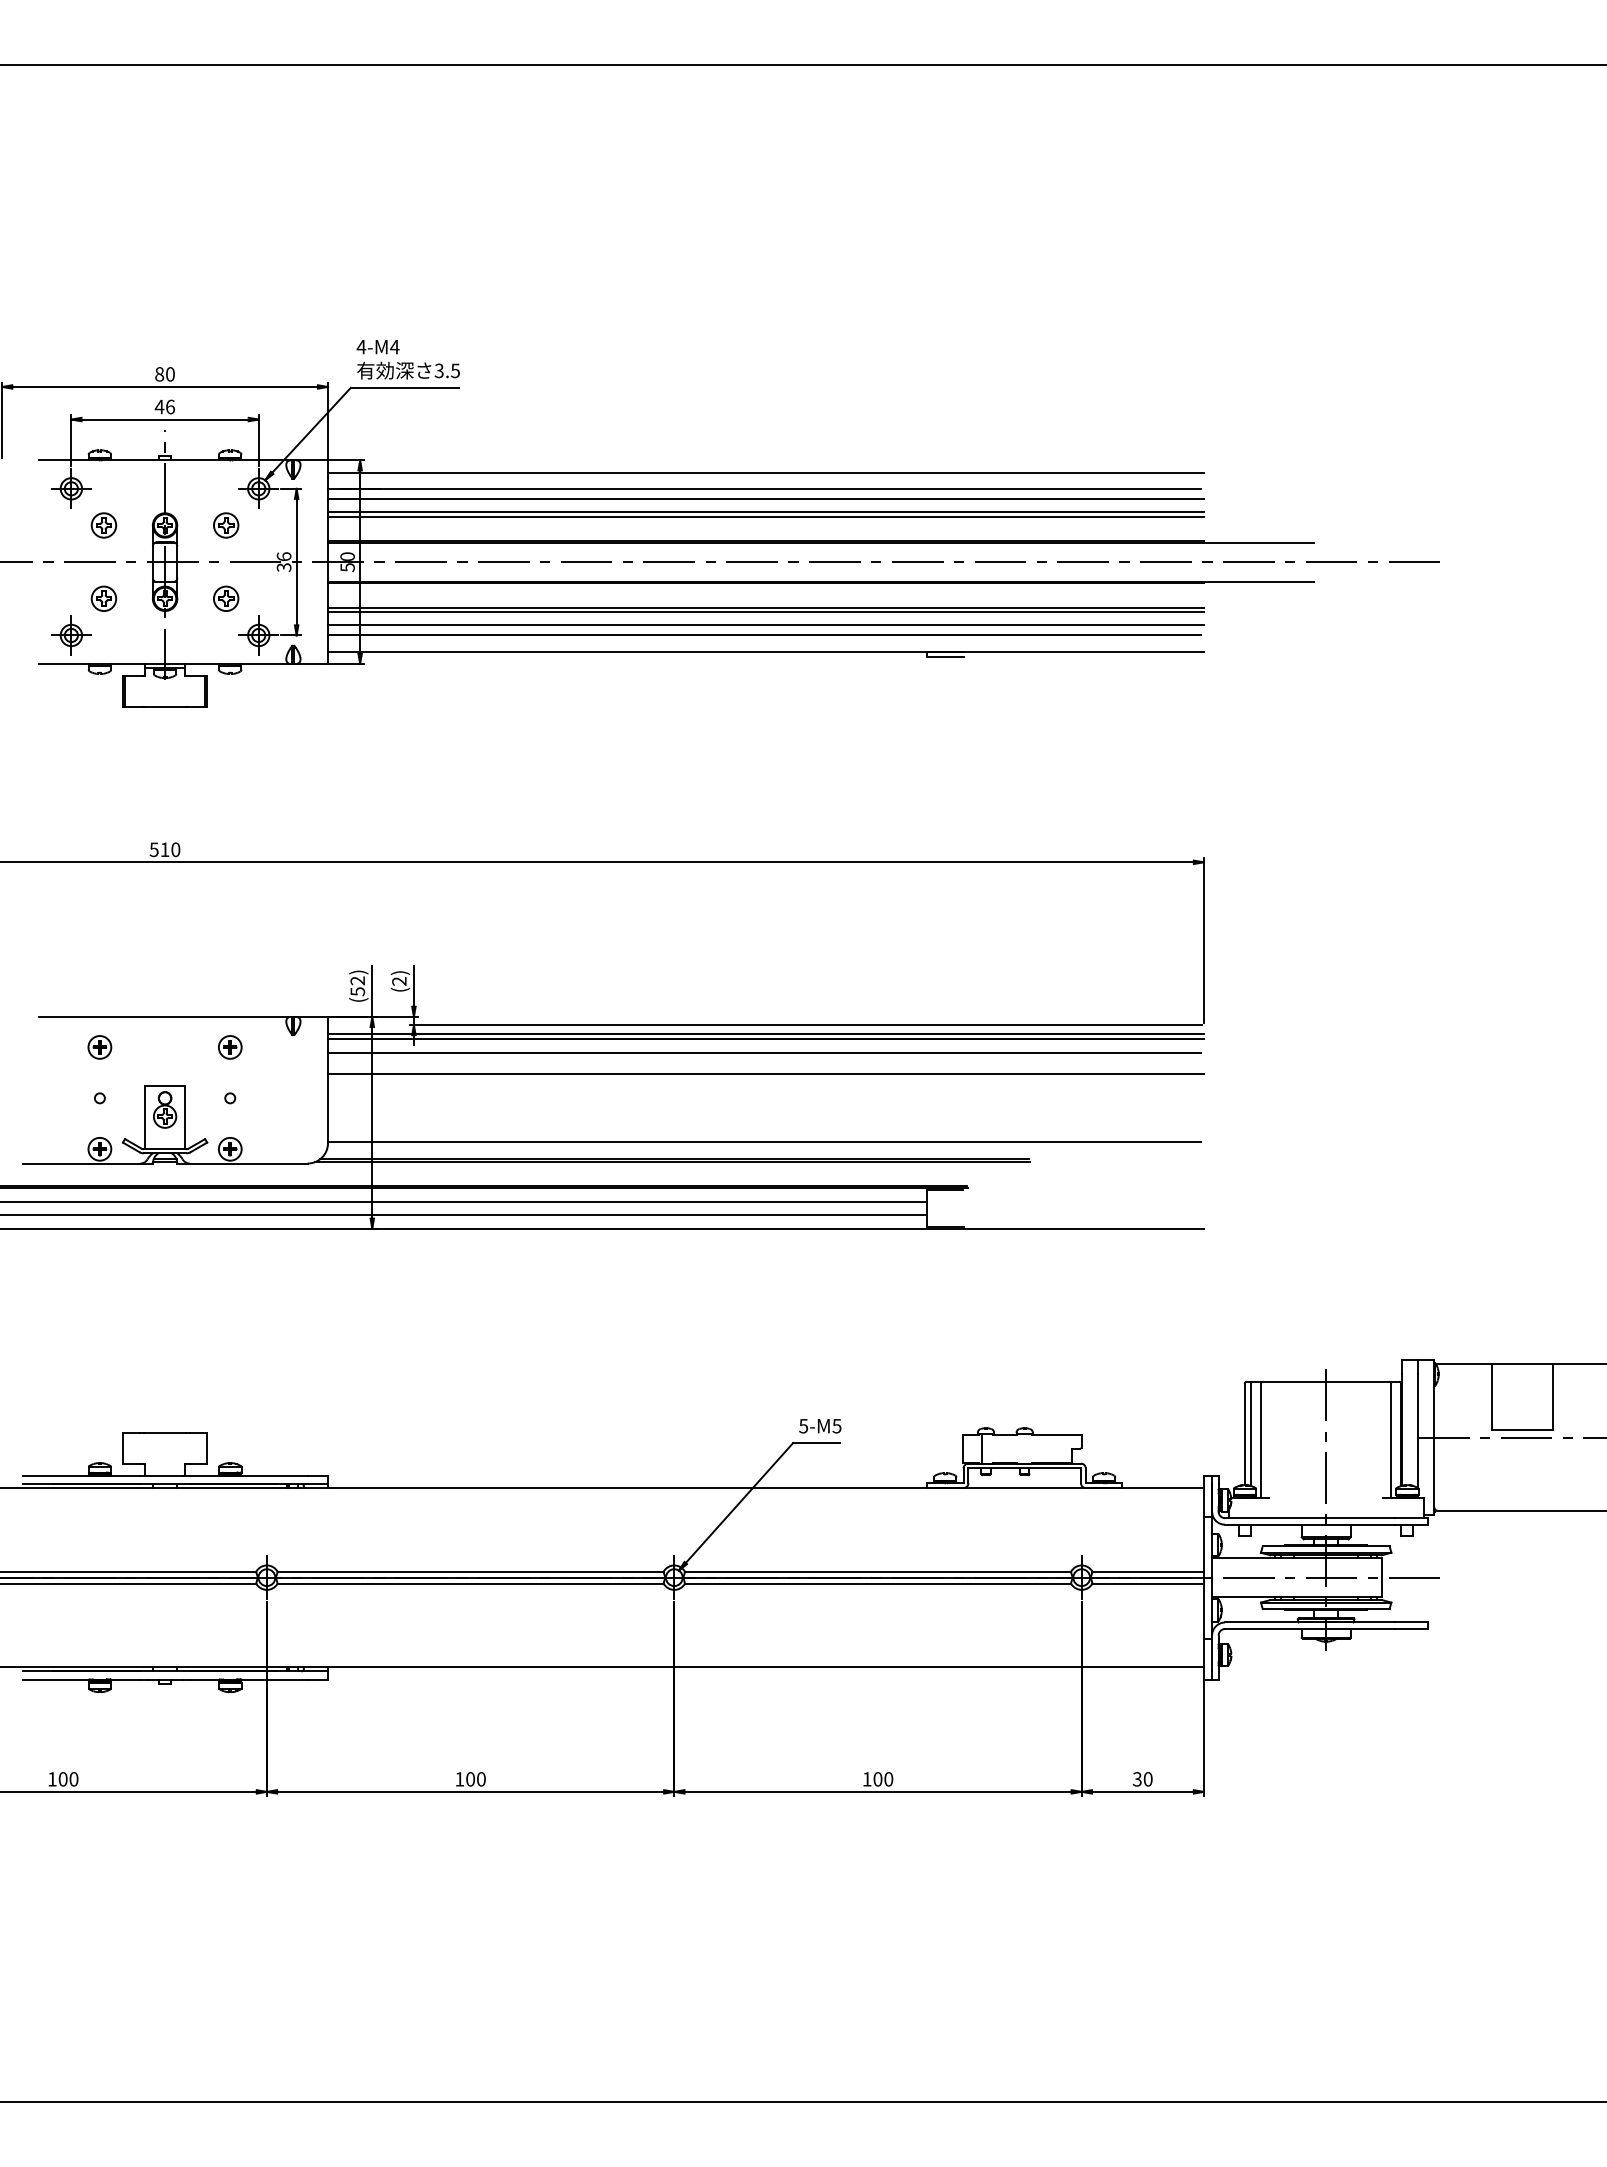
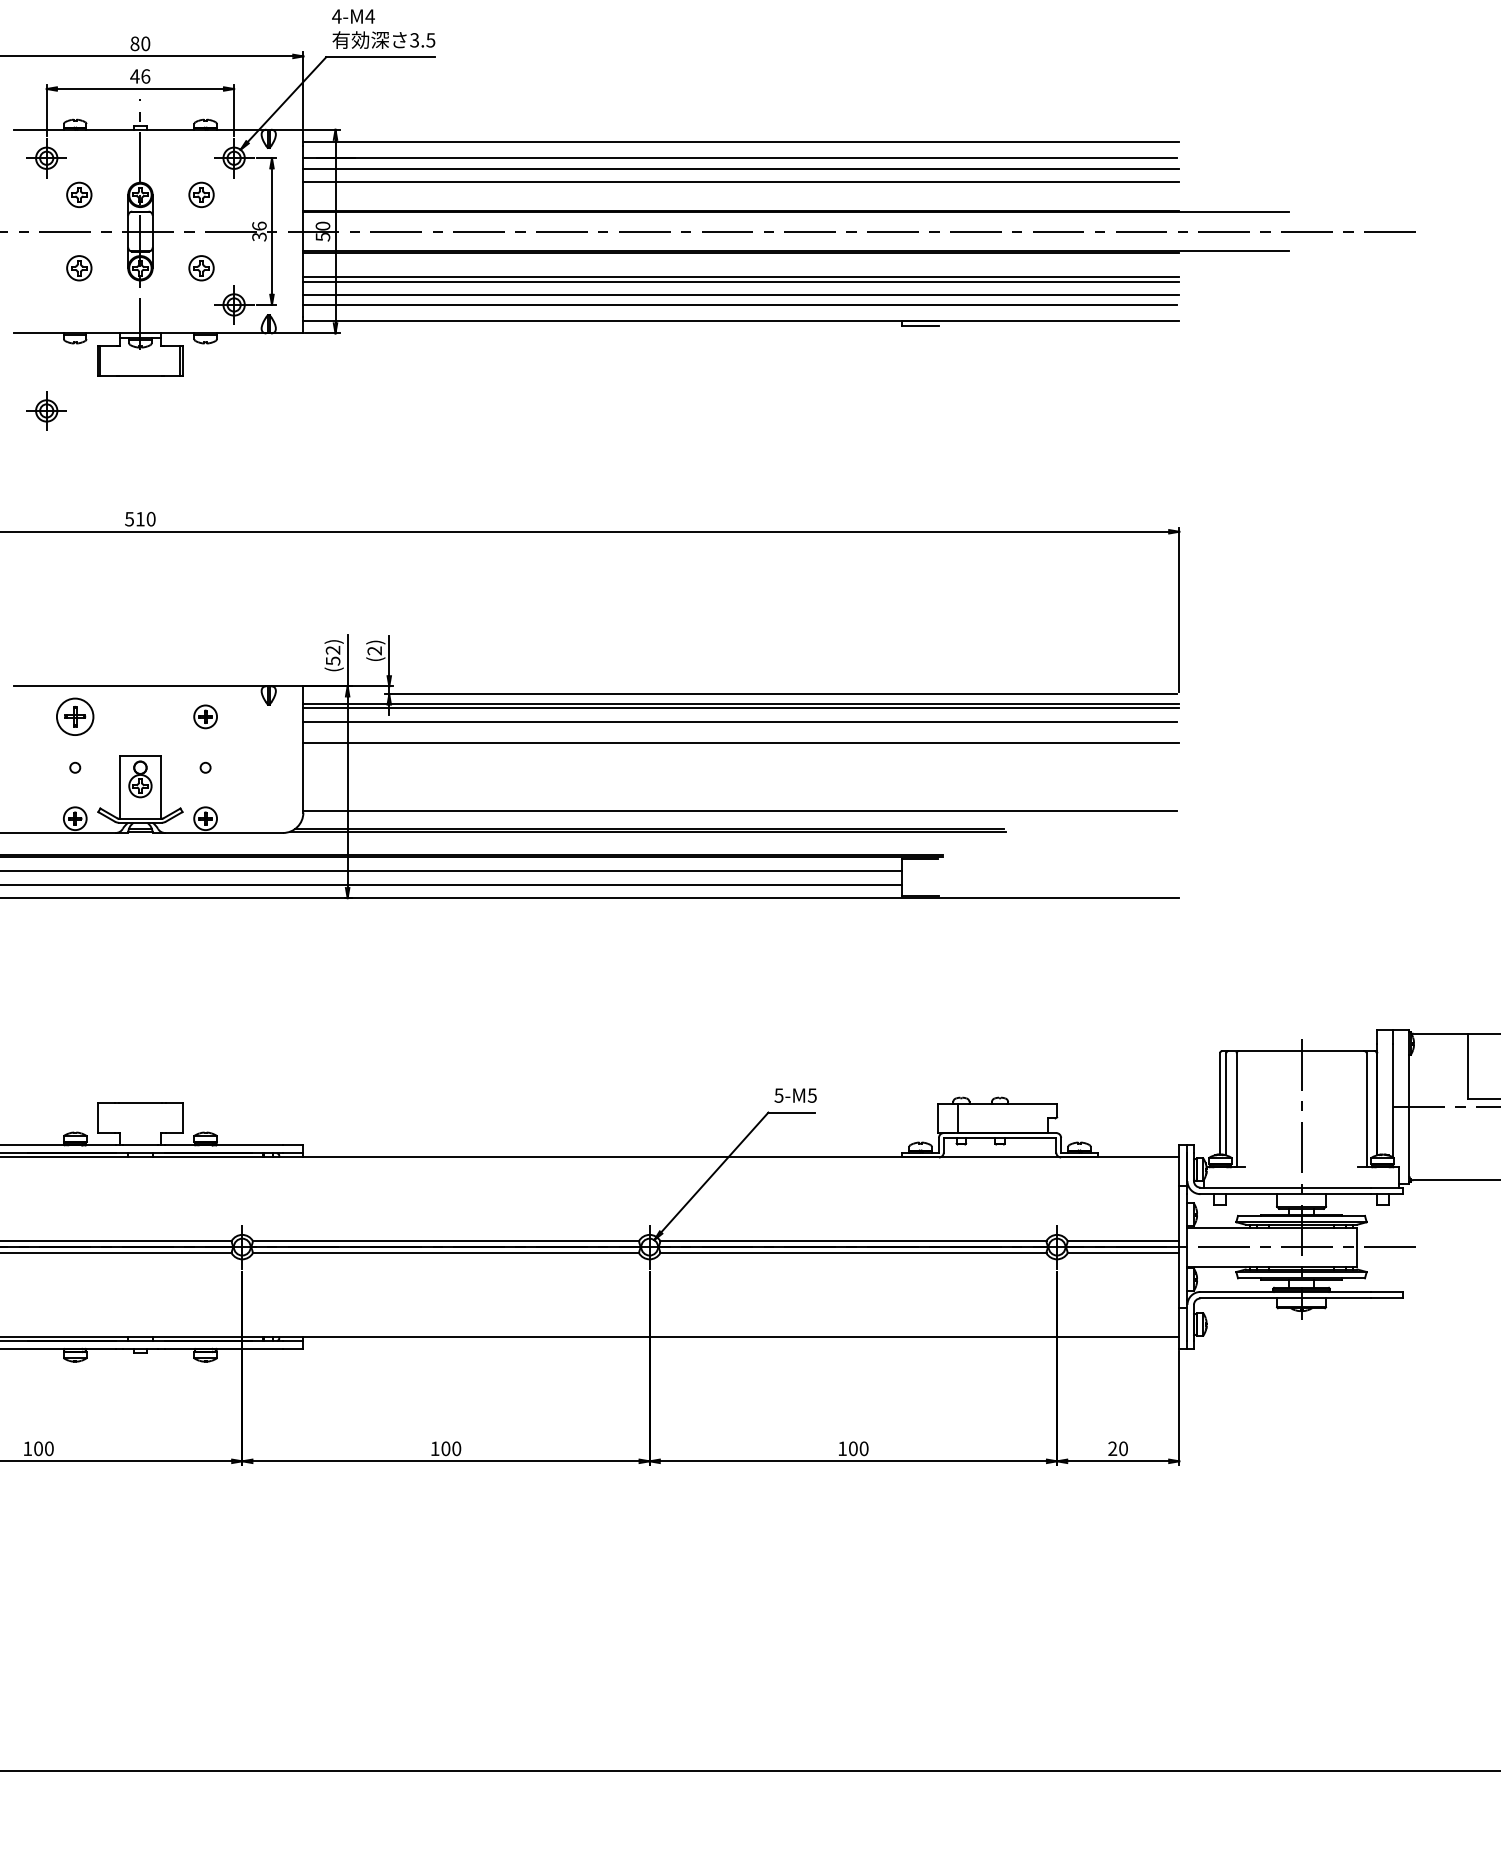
line: (765, 516) -> (740, 185), removed
part: (71, 635) -> (46, 410), moved
part: (99, 1047) -> (74, 716), size x1.6
text: (1136, 1779) -> (1111, 1448), 30 -> 20

